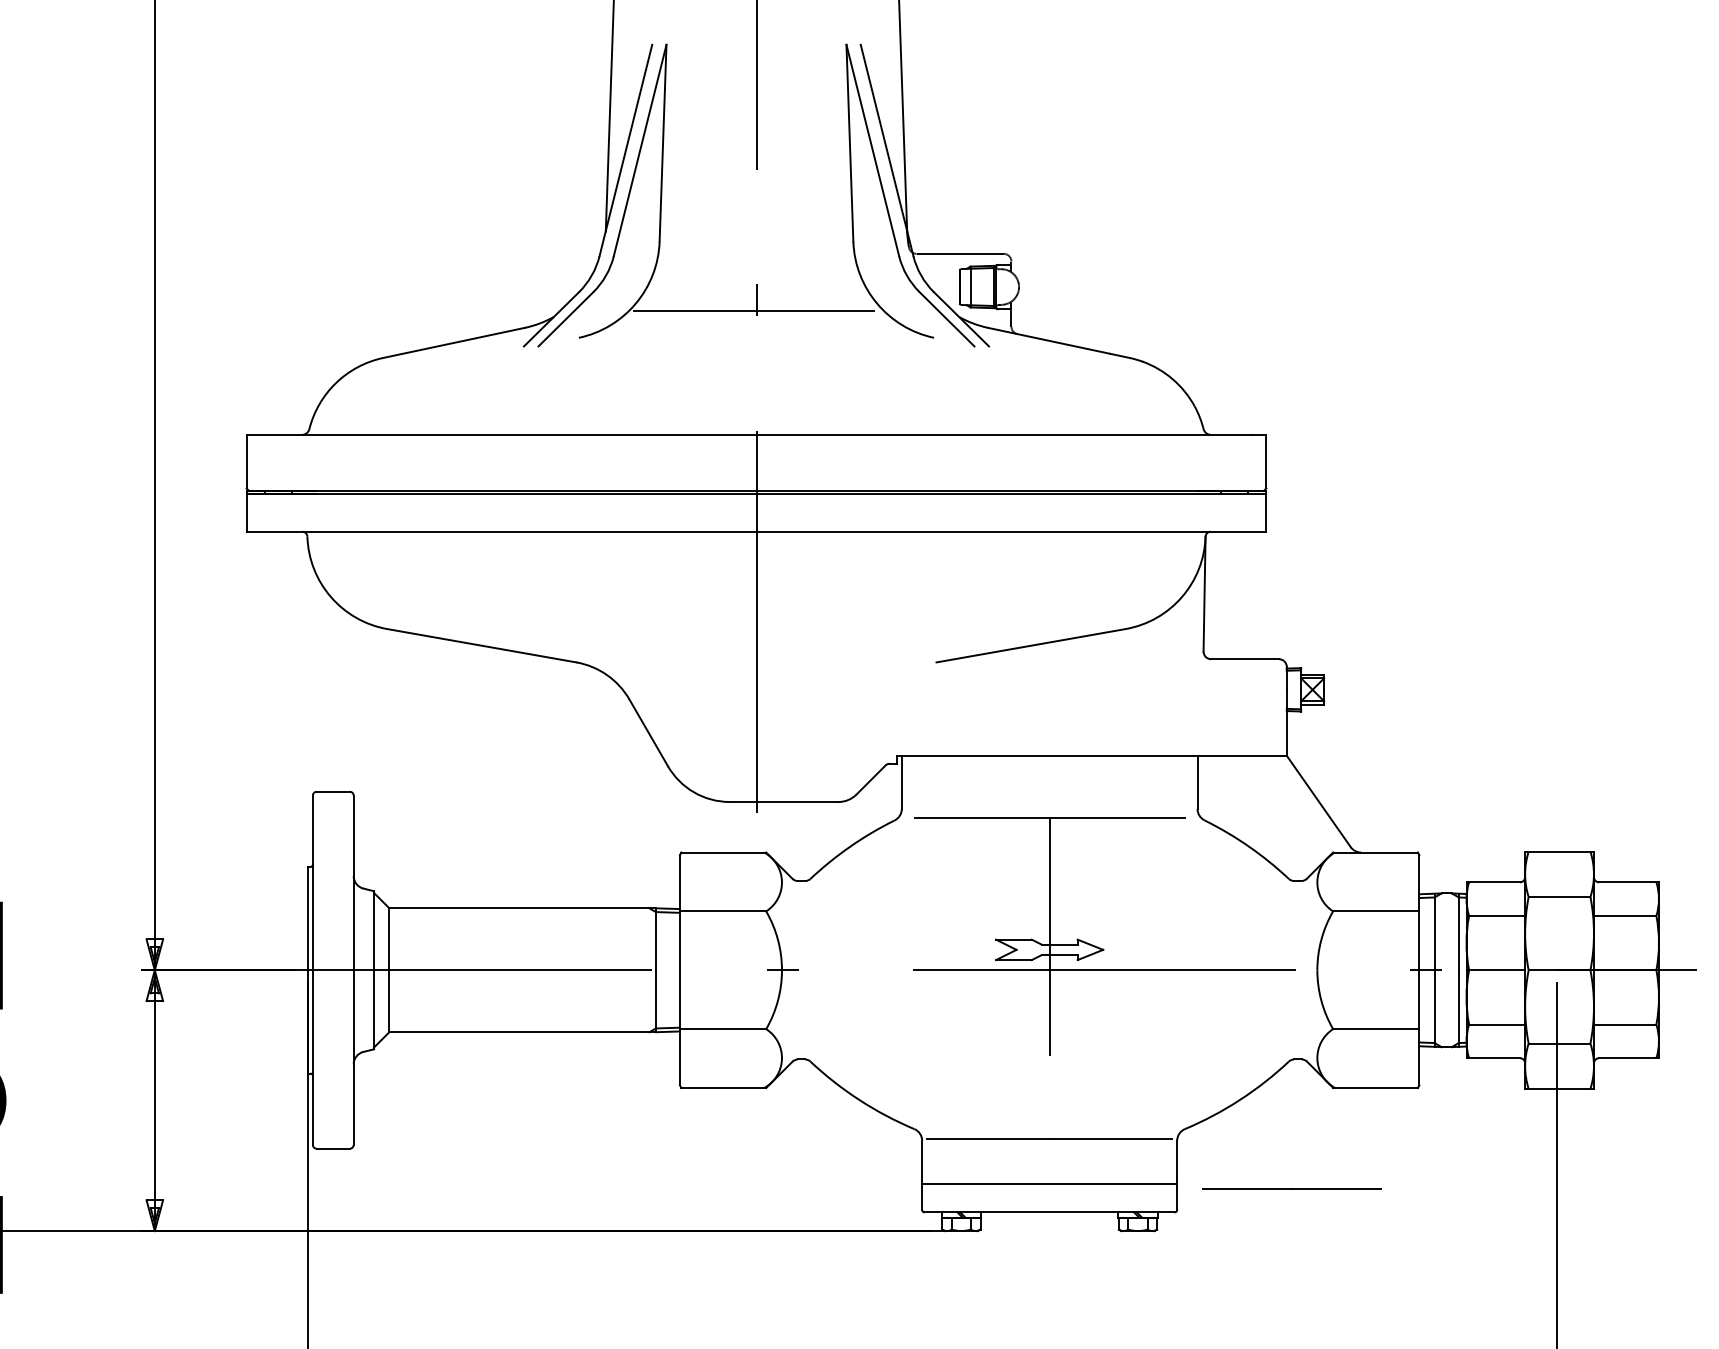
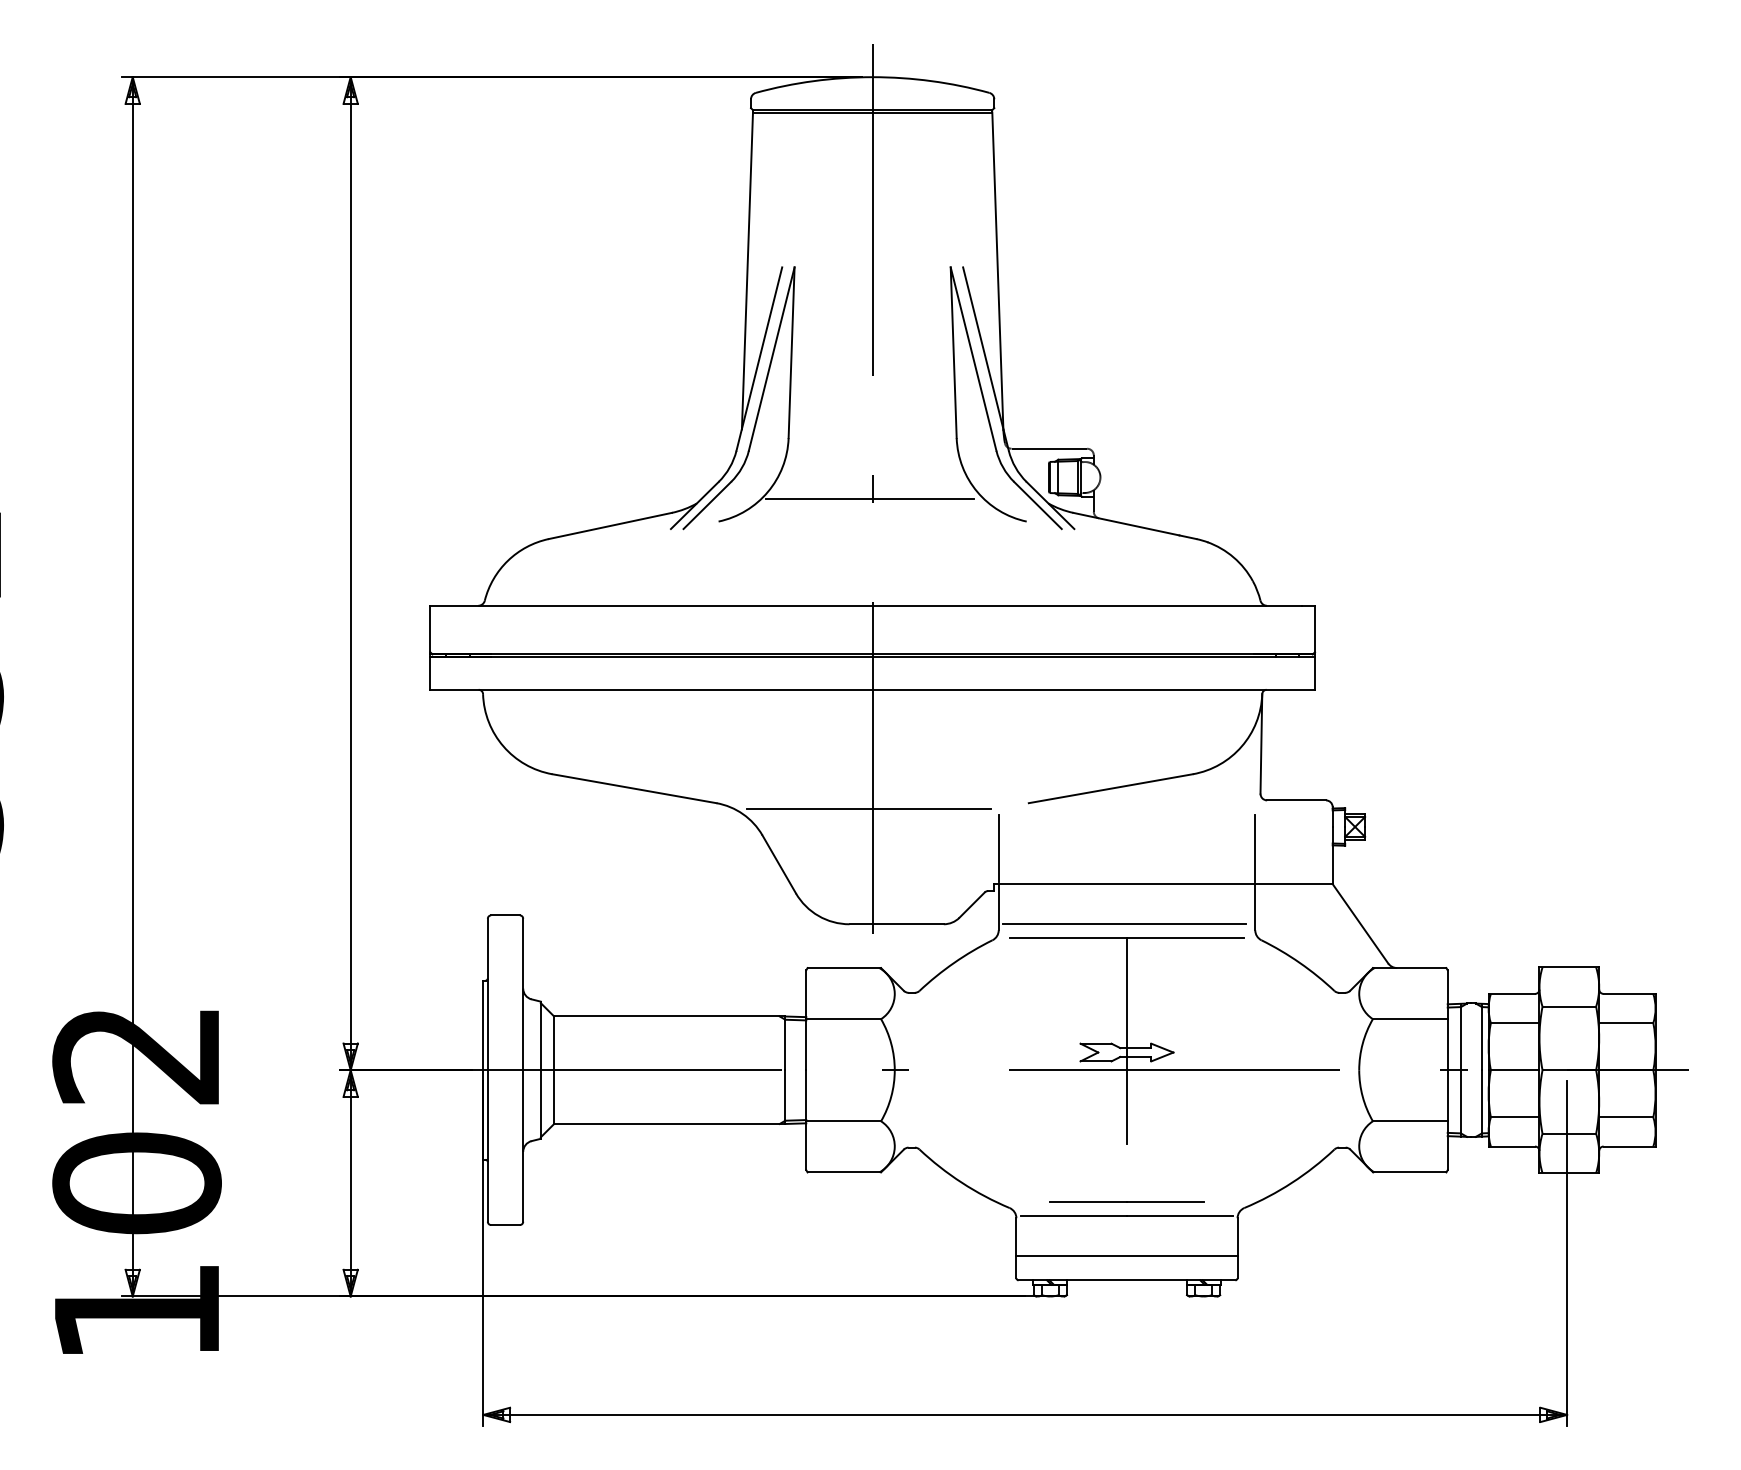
line: (751, 668) -> (868, 808), added
line: (901, 714) -> (998, 848), added
line: (1197, 714) -> (1255, 848), added
line: (1046, 802) -> (1124, 924), added
line: (1291, 1188) -> (1126, 1201), moved

